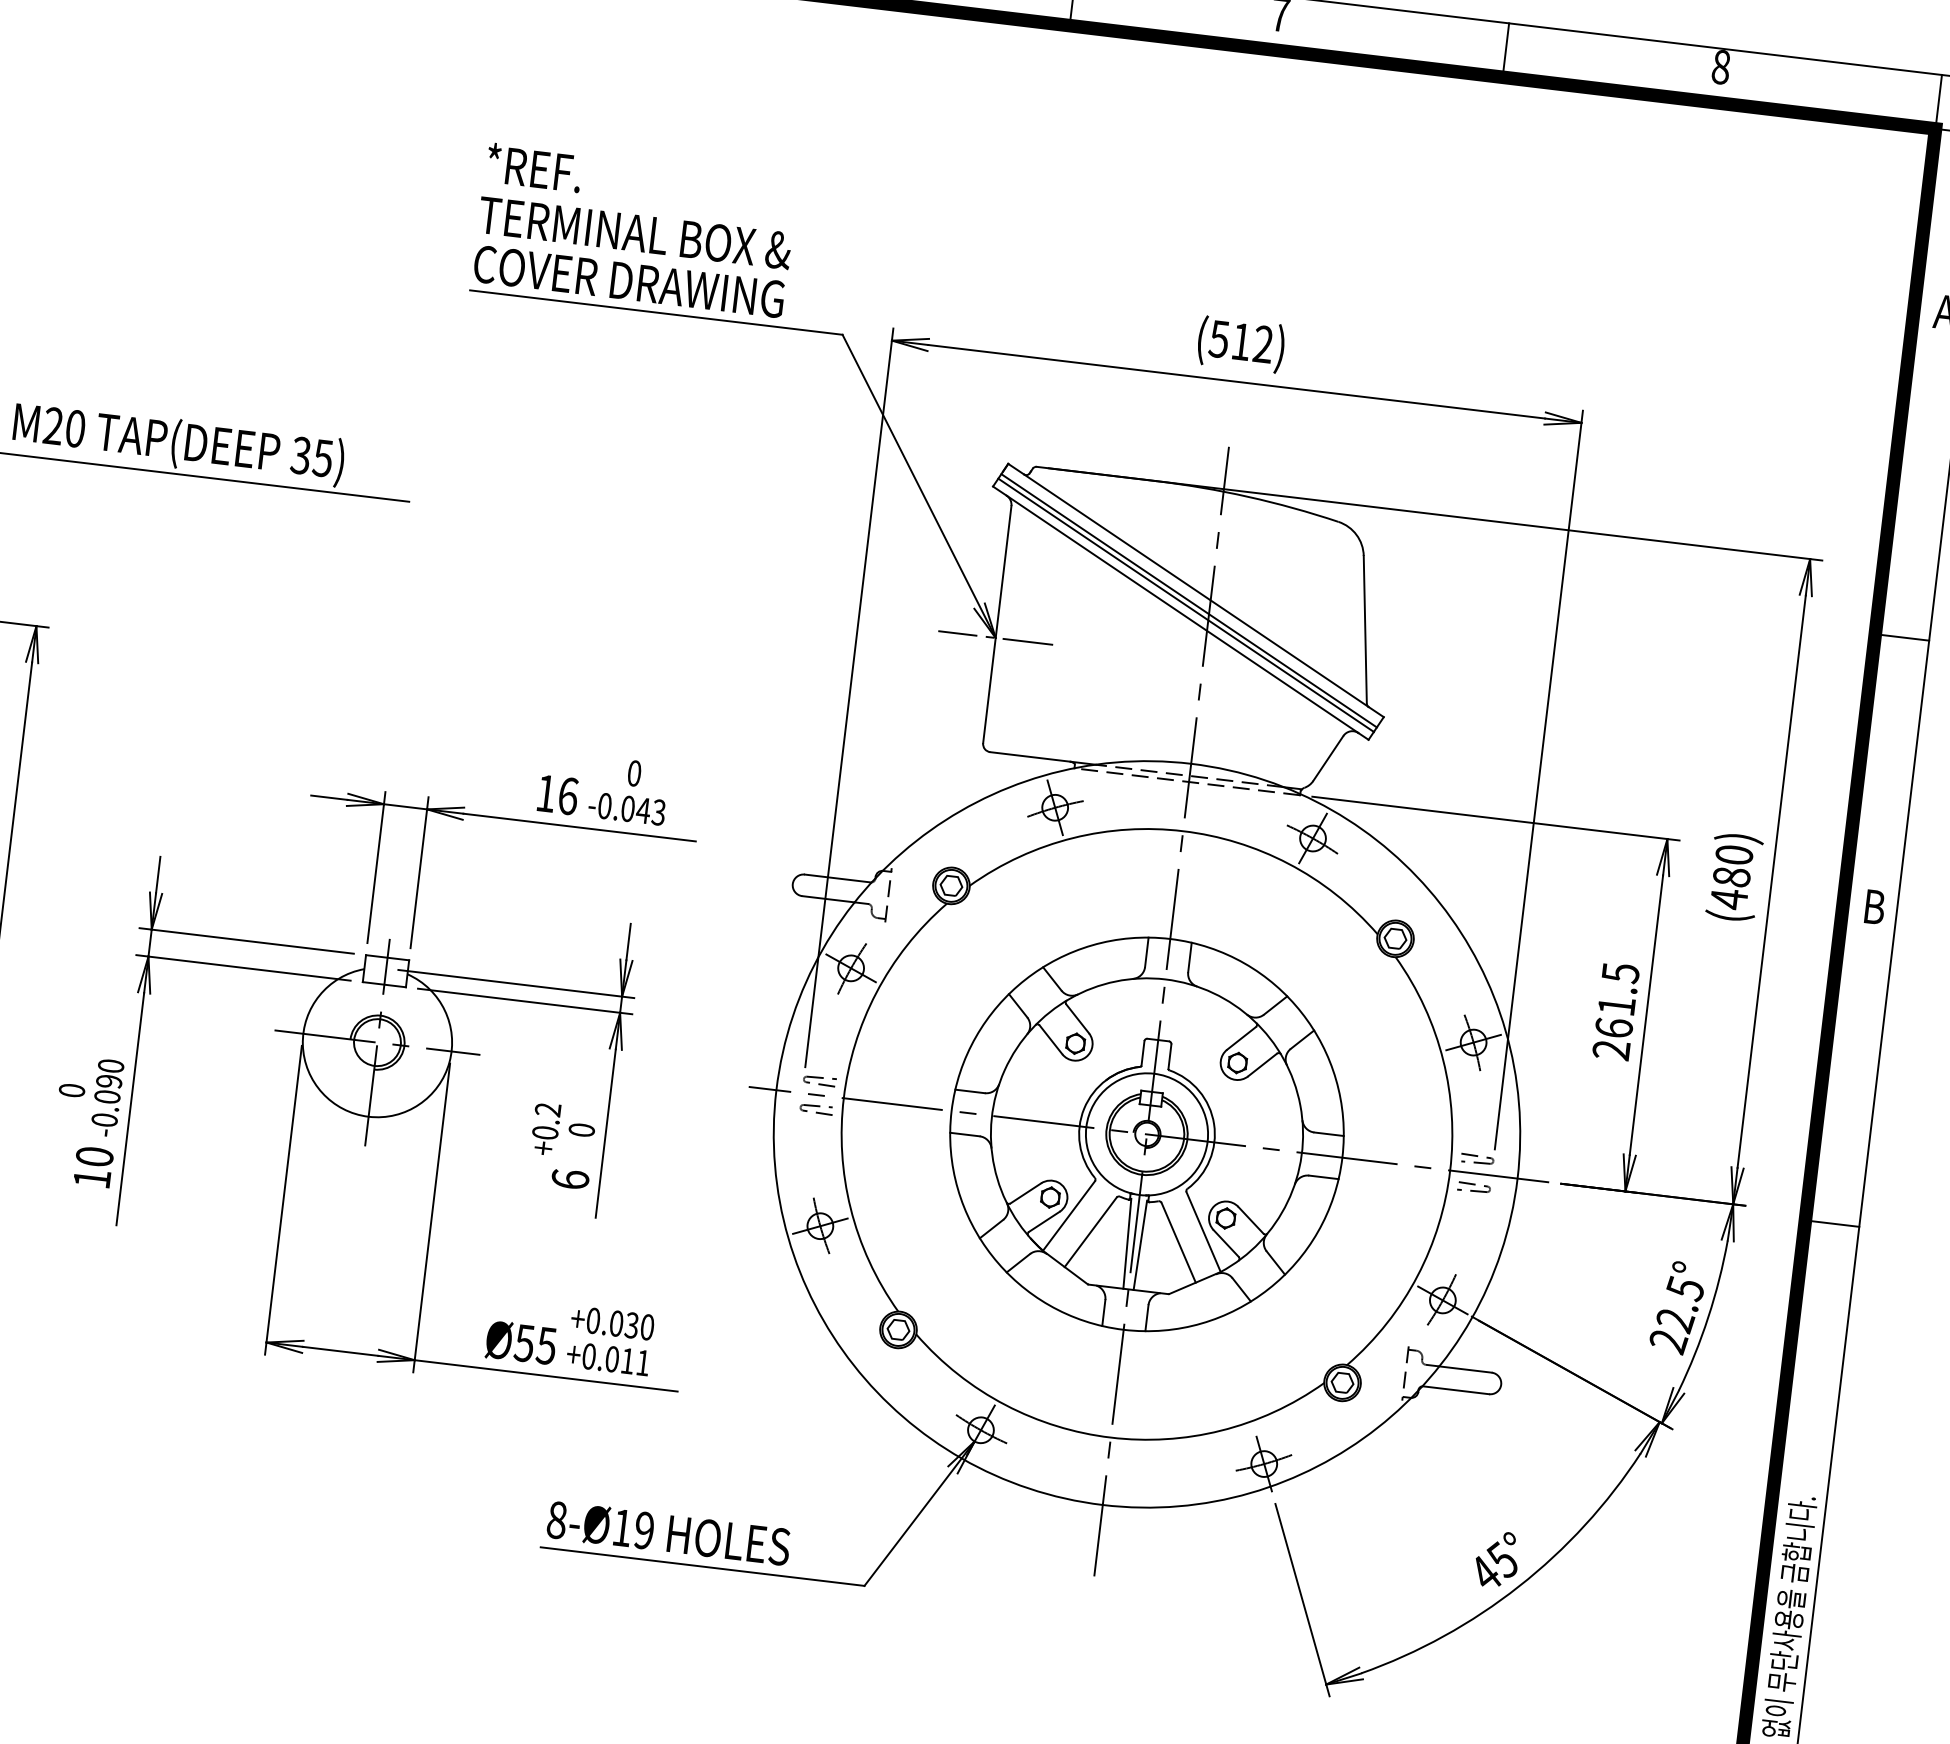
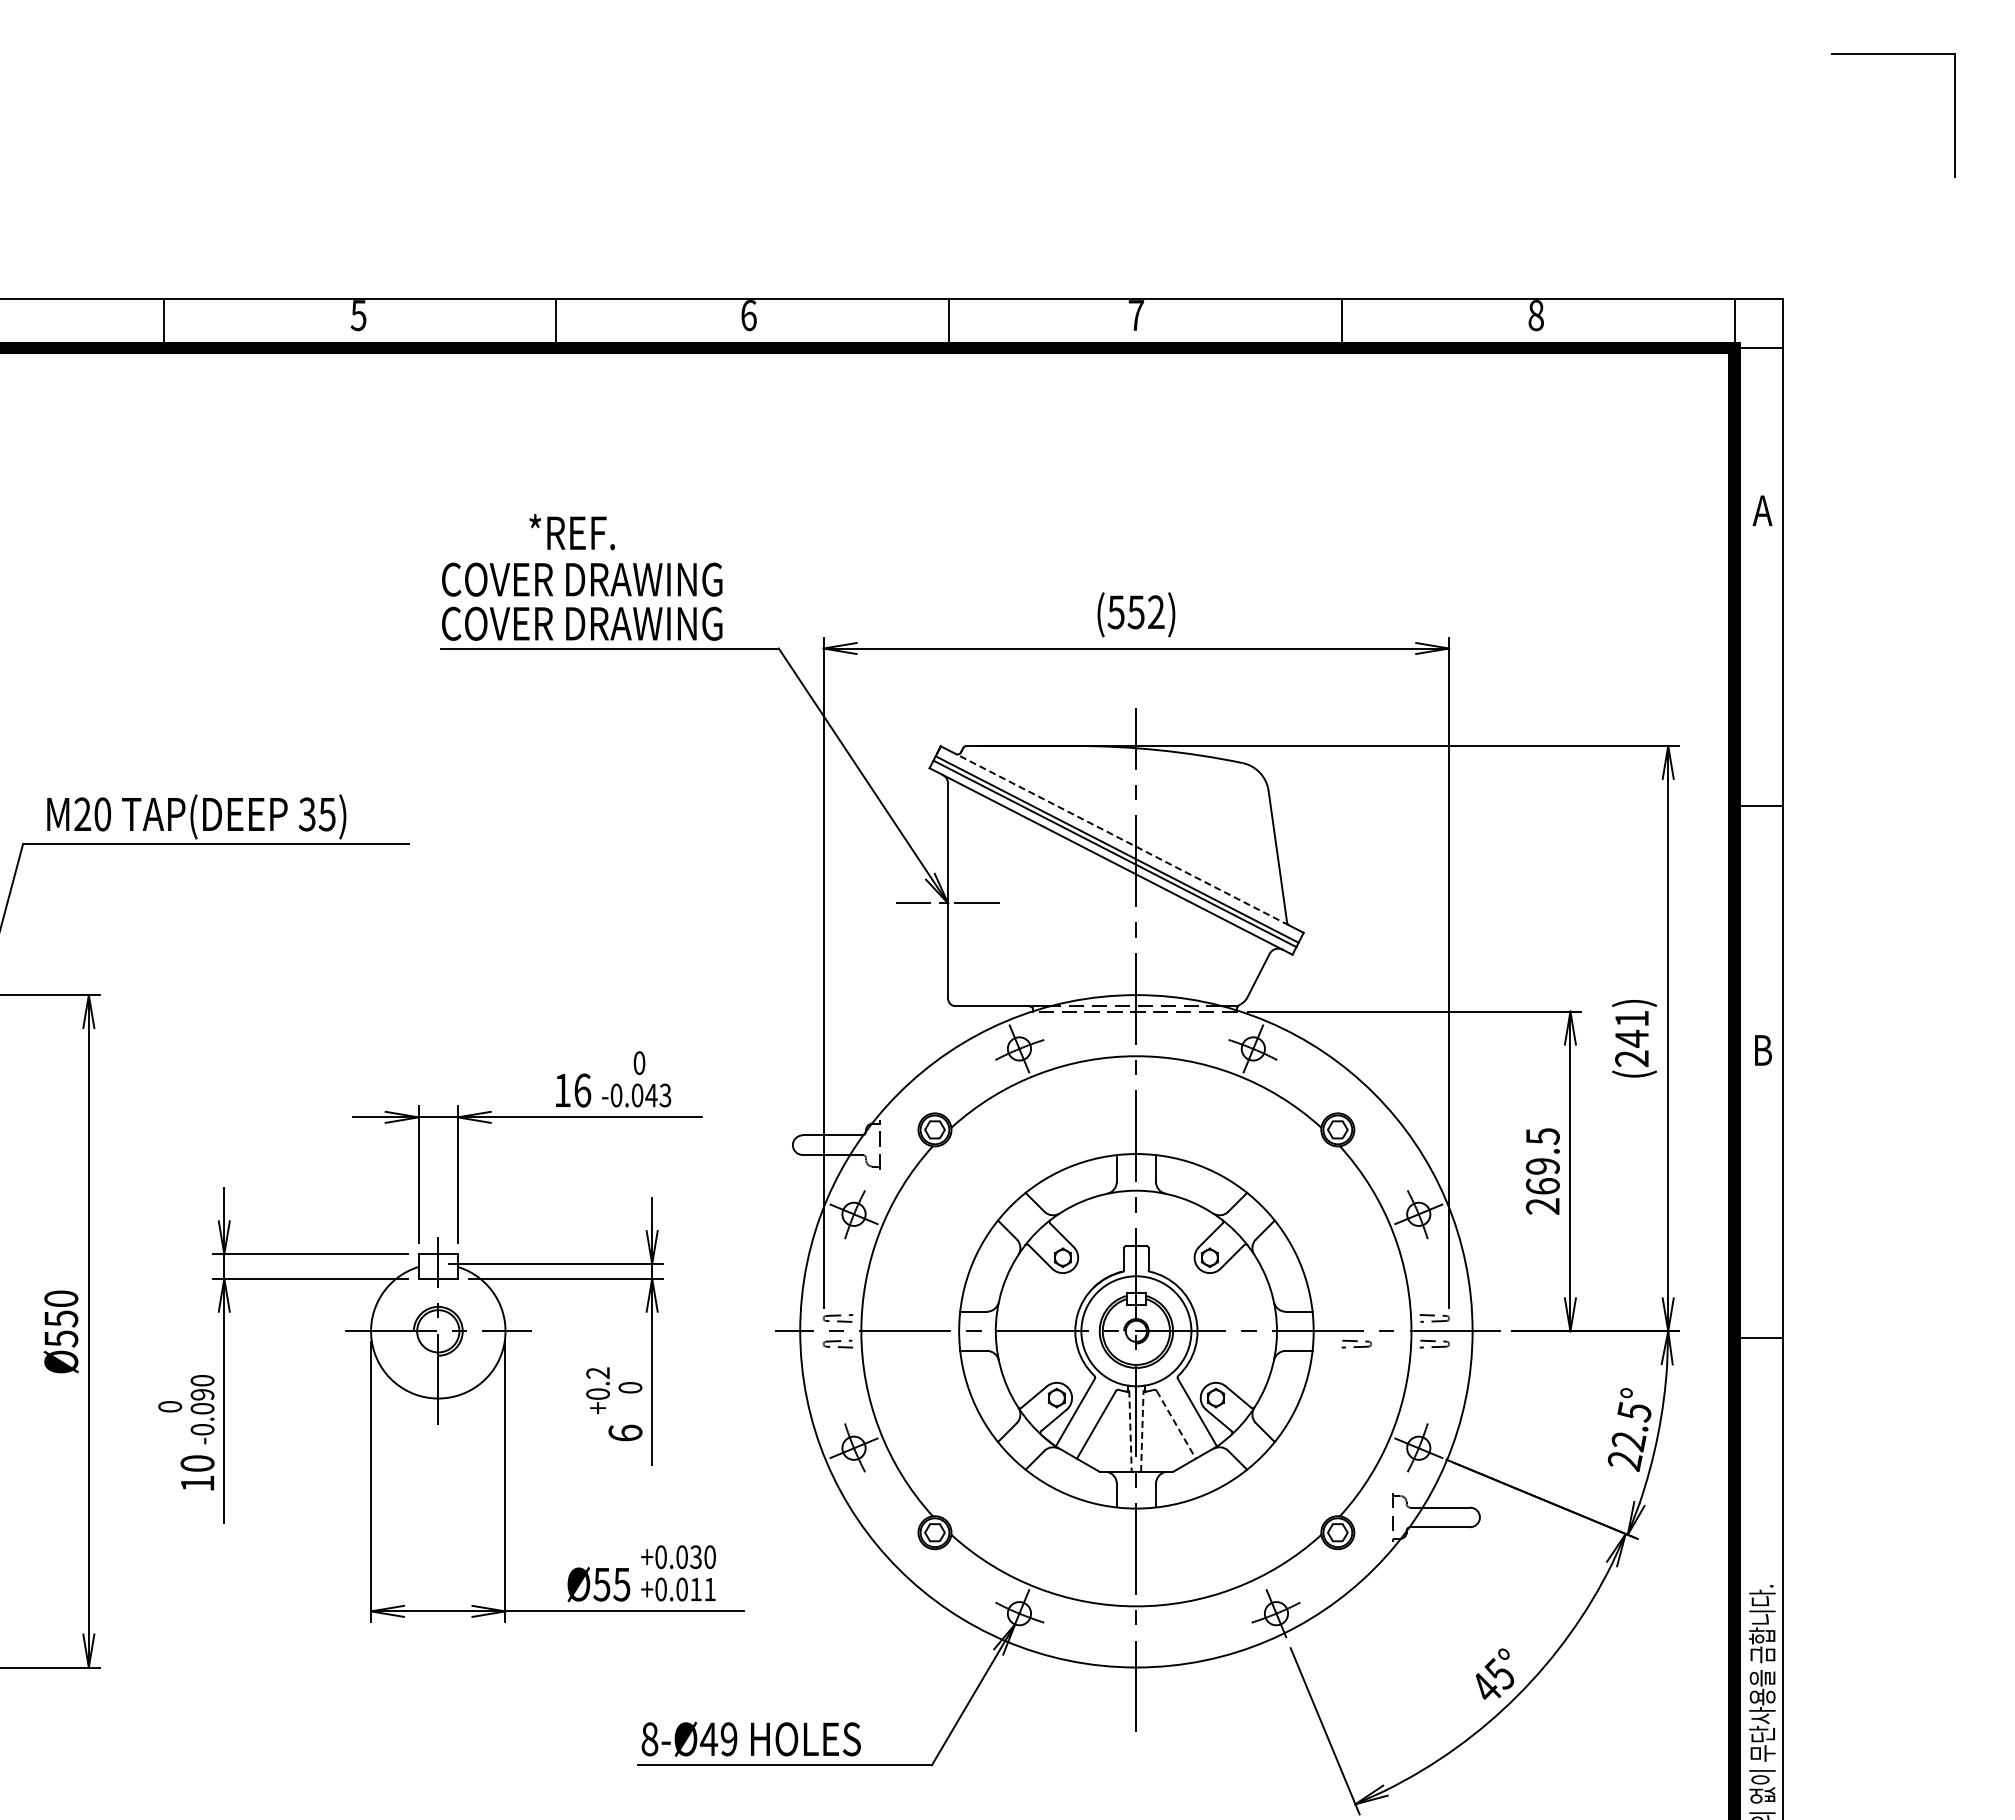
text: (533, 167) -> (571, 531), moved
text: (635, 232) -> (582, 579), TERMINAL BOX & -> COVER DRAWING
text: (1240, 341) -> (1135, 612), (512) -> (552)
line: (1196, 590) -> (1122, 839), solid -> dashed
text: (1732, 876) -> (1632, 1038), (480) -> (241)
text: (1616, 1006) -> (1542, 1166), 261.5 -> 269.5
part: (1388, 1176) -> (1356, 1343), added
line: (1178, 1243) -> (1176, 1425), solid -> dashed
line: (1127, 1244) -> (1130, 1431), solid -> dashed
line: (1140, 1245) -> (1142, 1431), solid -> dashed
text: (622, 1527) -> (709, 1738), 8-Ø19 -> 8-Ø49

